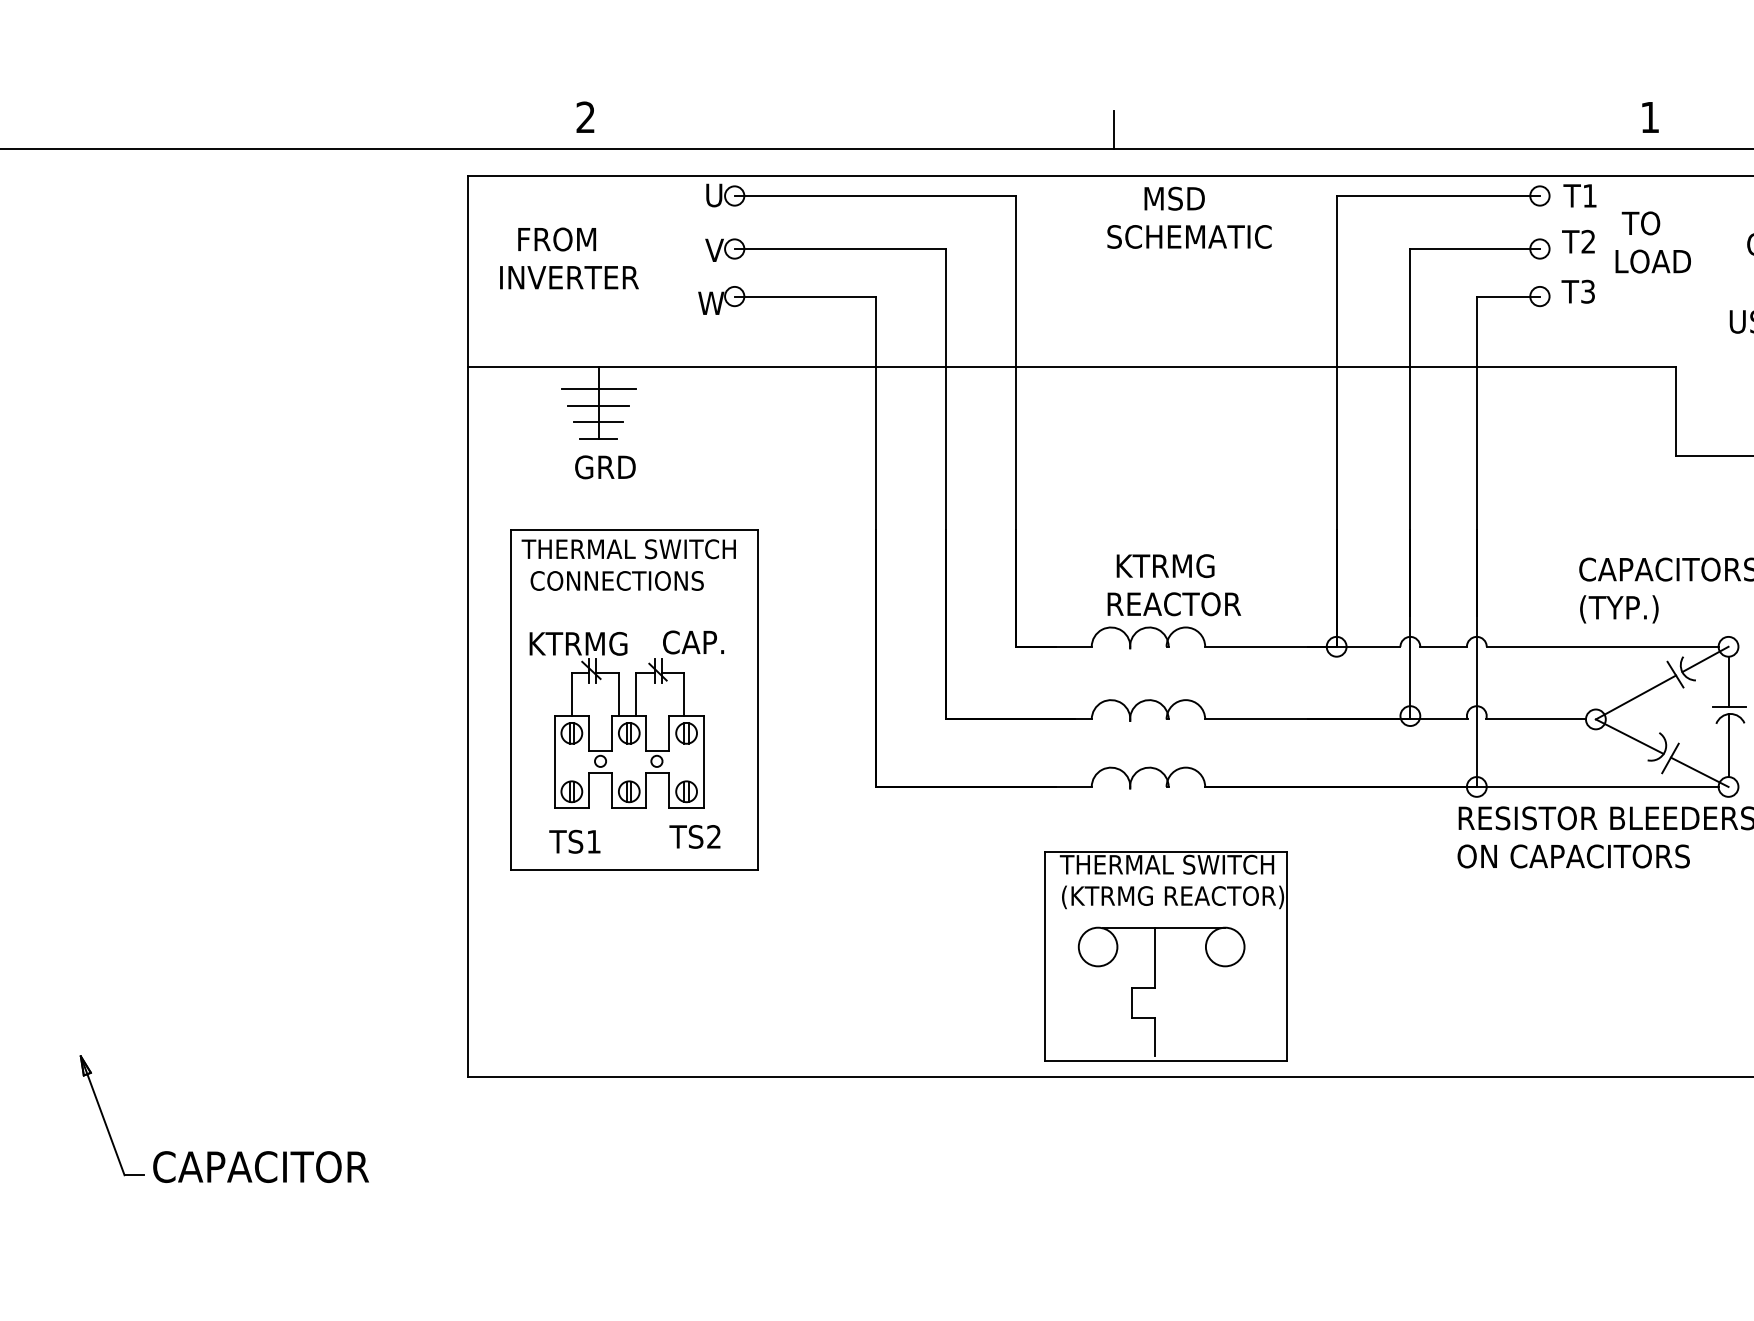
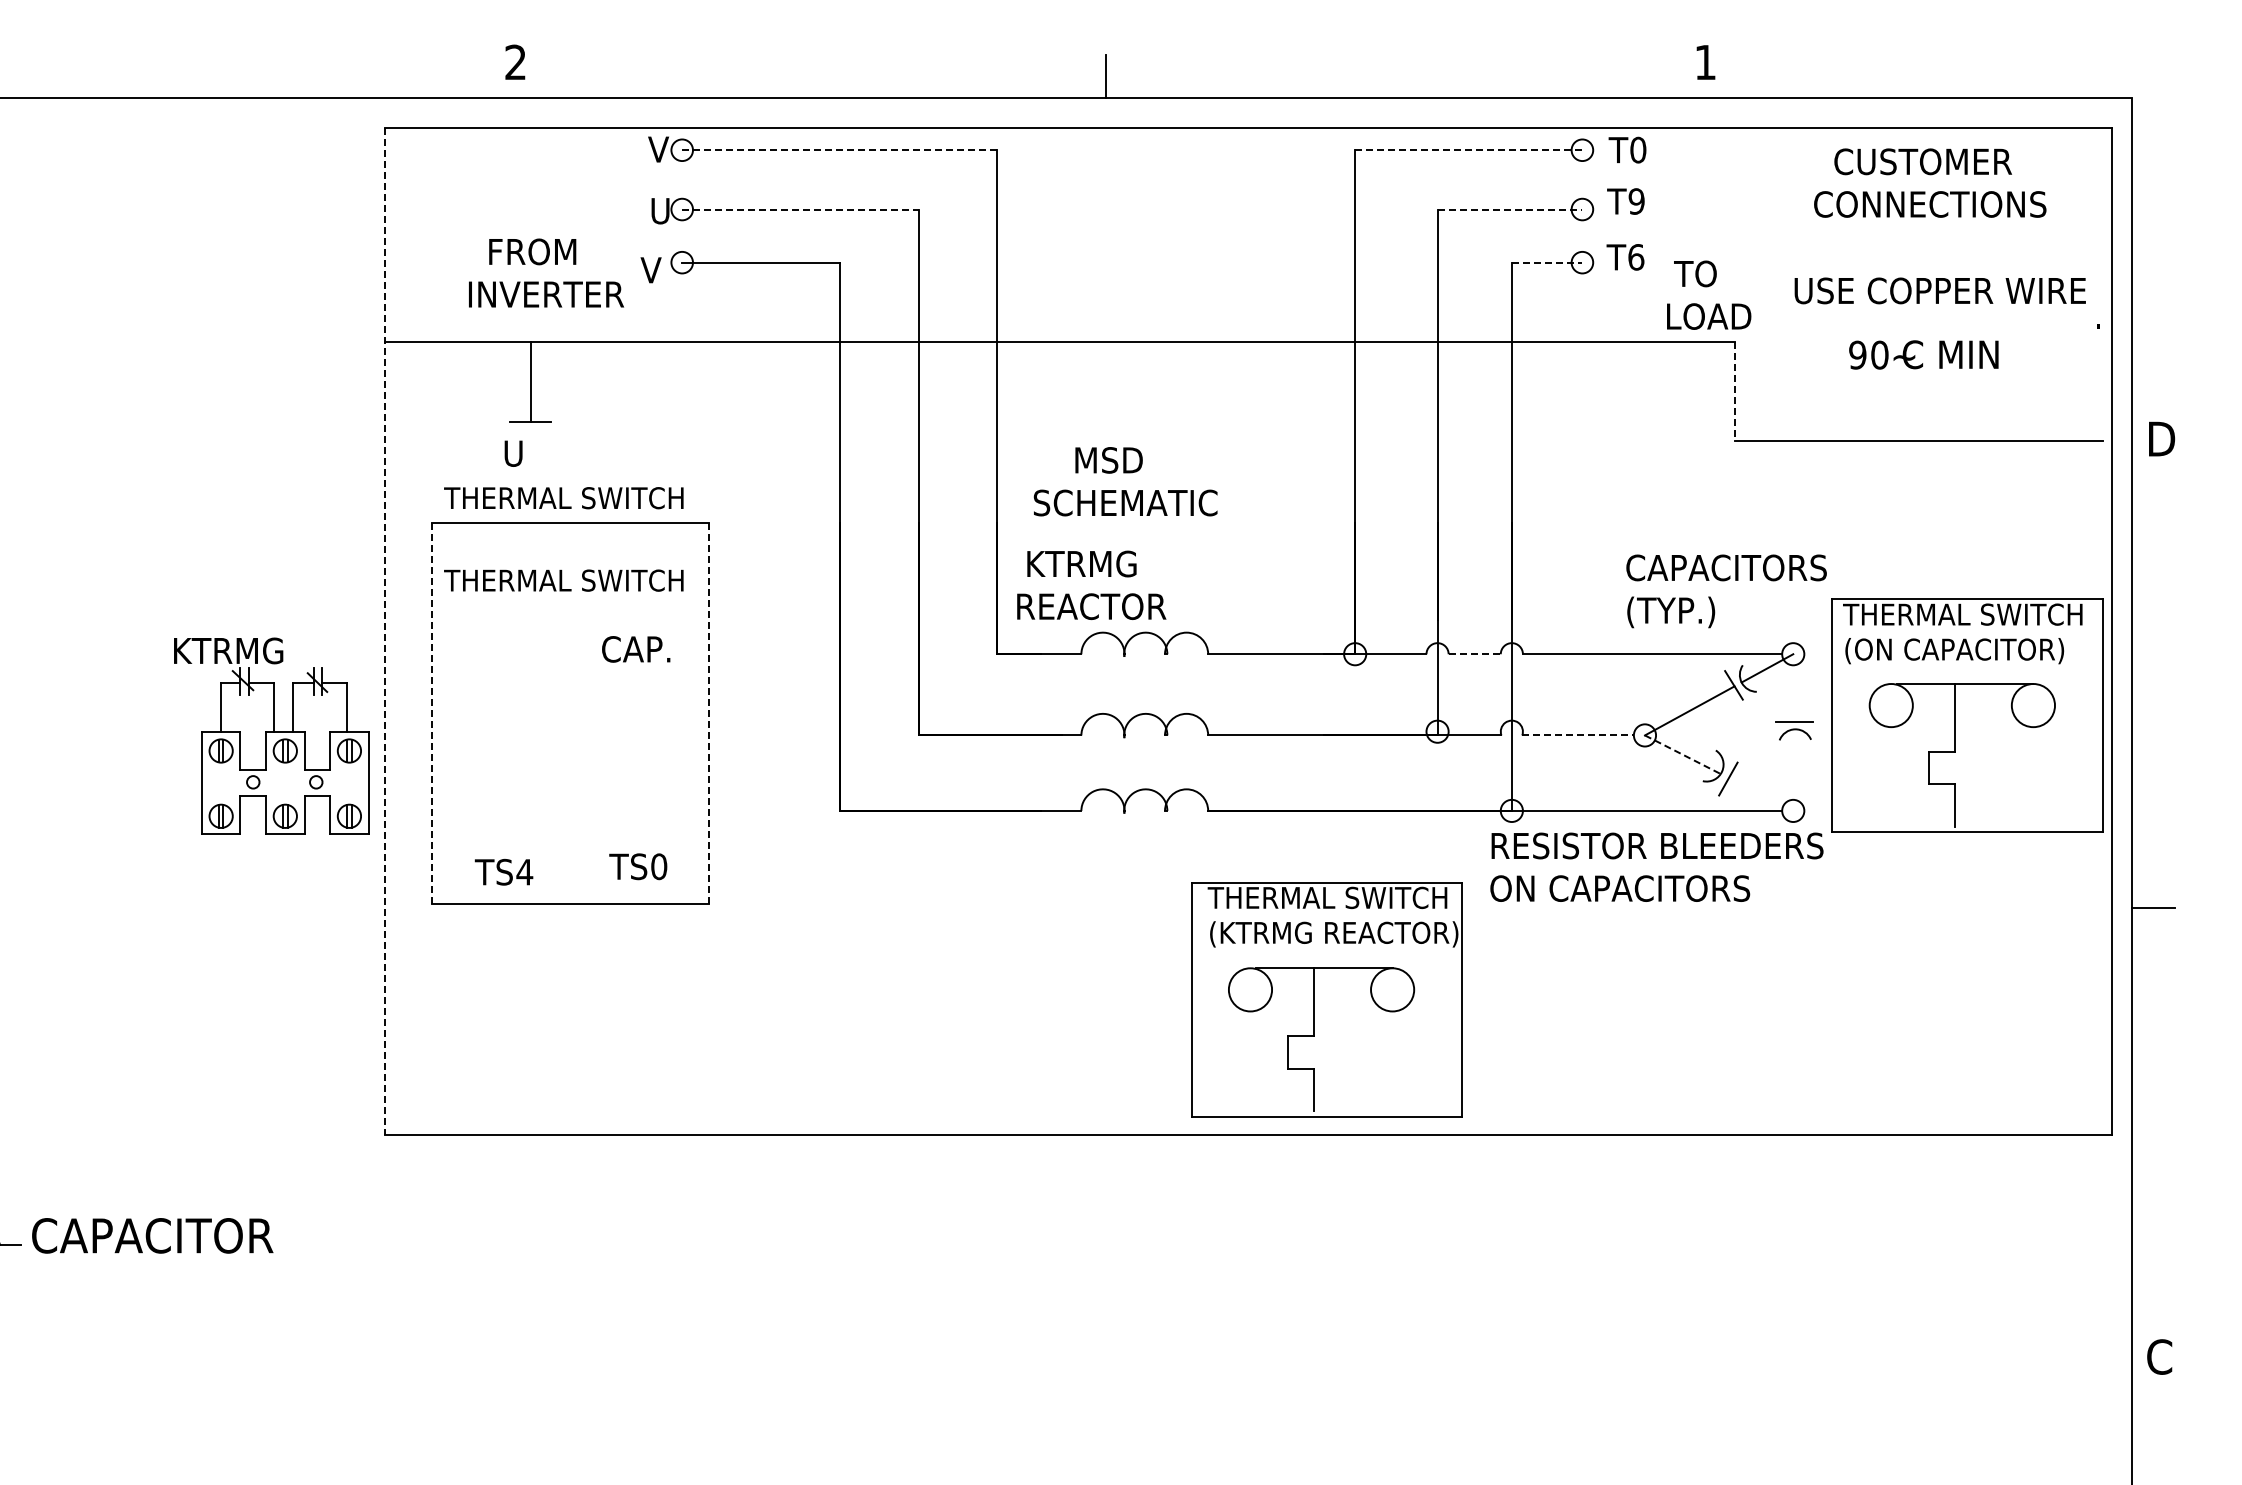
text: (713, 195) -> (658, 149), U -> V
text: (1590, 195) -> (1638, 149), T1 -> T0
line: (876, 196) -> (840, 150), solid -> dashed
line: (1438, 196) -> (1468, 150), solid -> dashed
text: (1189, 217) -> (1125, 481), moved
text: (1588, 241) -> (1636, 201), T2 -> T9
text: (1653, 241) -> (1709, 294), moved
line: (840, 248) -> (800, 209), solid -> dashed
line: (1475, 248) -> (1510, 209), solid -> dashed
text: (714, 250) -> (659, 211), V -> U
text: (569, 257) -> (546, 272), moved
text: (1588, 291) -> (1636, 257), T3 -> T6
line: (1508, 296) -> (1547, 262), solid -> dashed
text: (710, 303) -> (655, 270), W -> V
line: (598, 389) -> (529, 366), removed
line: (598, 406) -> (529, 385), removed
line: (1675, 411) -> (1734, 391), solid -> dashed
line: (598, 422) -> (529, 403), removed
text: (605, 467) -> (537, 453), GRD -> U
text: (628, 549) -> (563, 498), moved
text: (628, 580) -> (563, 580), CONNECTIONS -> THERMAL SWITCH
text: (1174, 584) -> (1091, 584), moved
line: (468, 627) -> (384, 632), solid -> dashed
line: (1444, 647) -> (1475, 654), solid -> dashed
line: (1728, 681) -> (1793, 693), removed
line: (510, 699) -> (431, 713), solid -> dashed
line: (758, 700) -> (708, 714), solid -> dashed
part: (616, 719) -> (271, 735), moved
line: (1536, 719) -> (1578, 735), solid -> dashed
line: (1629, 736) -> (1682, 754), solid -> dashed
line: (1728, 745) -> (1793, 764), removed
line: (1699, 772) -> (1760, 794), removed
text: (714, 836) -> (659, 866), TS2 -> TS0
text: (593, 842) -> (524, 872), TS1 -> TS4
part: (1166, 955) -> (1326, 999), moved

